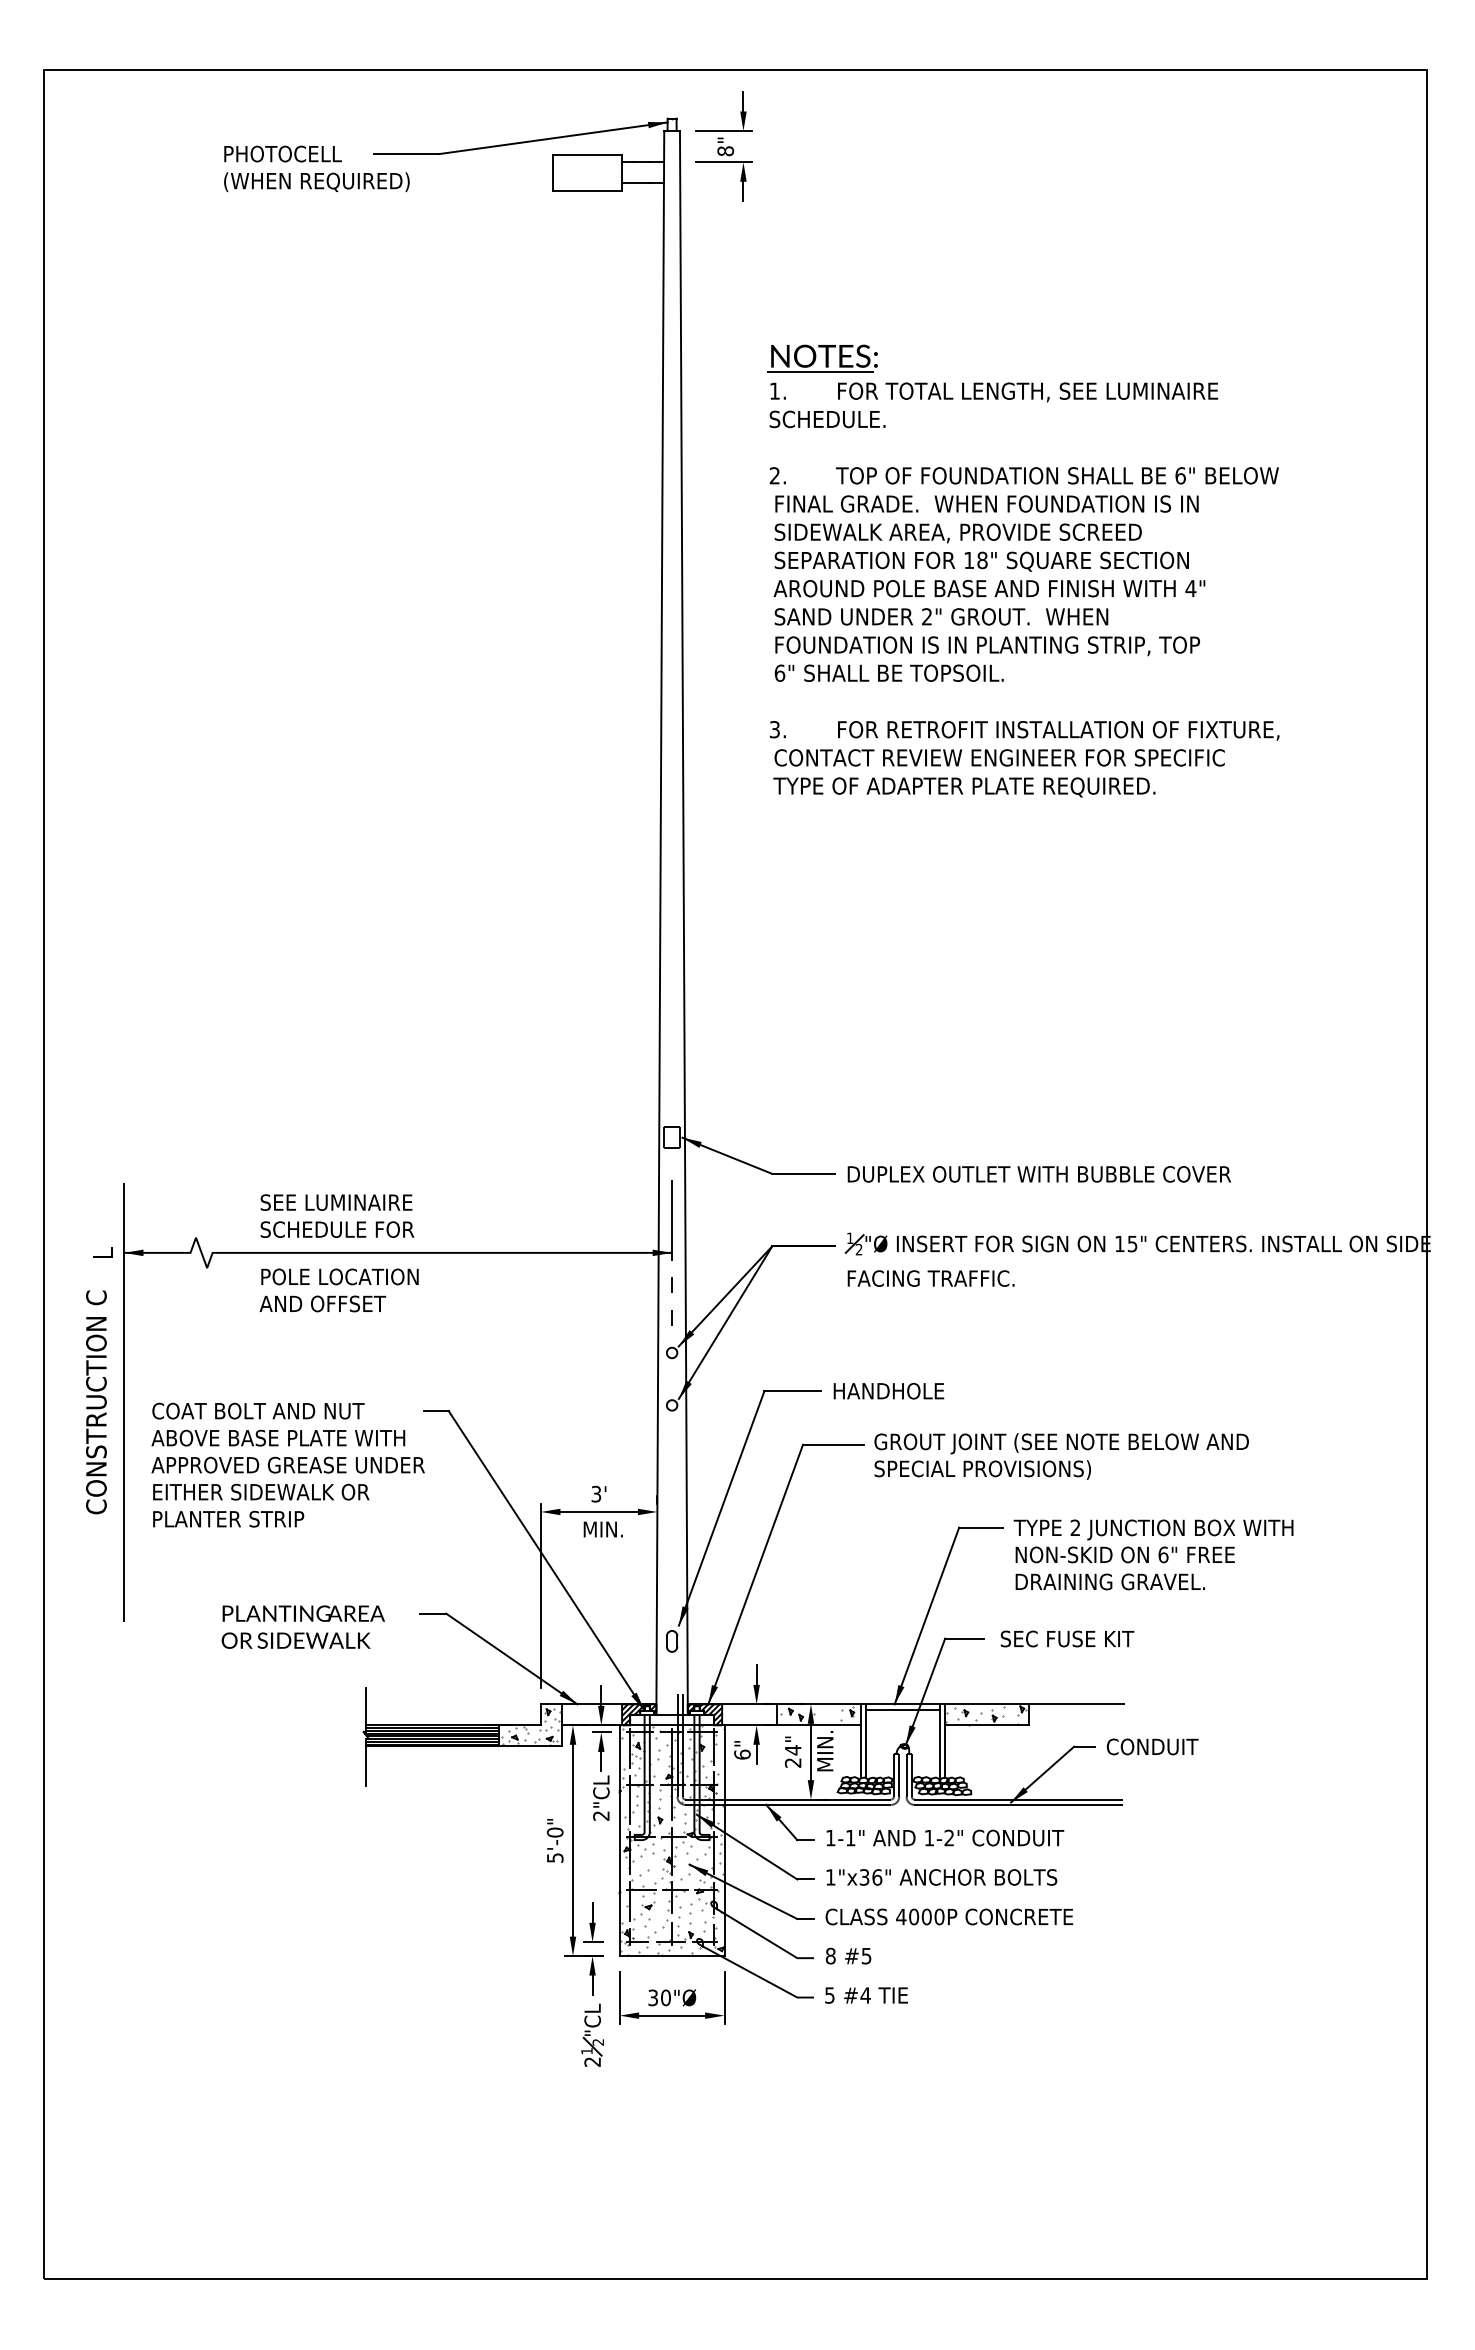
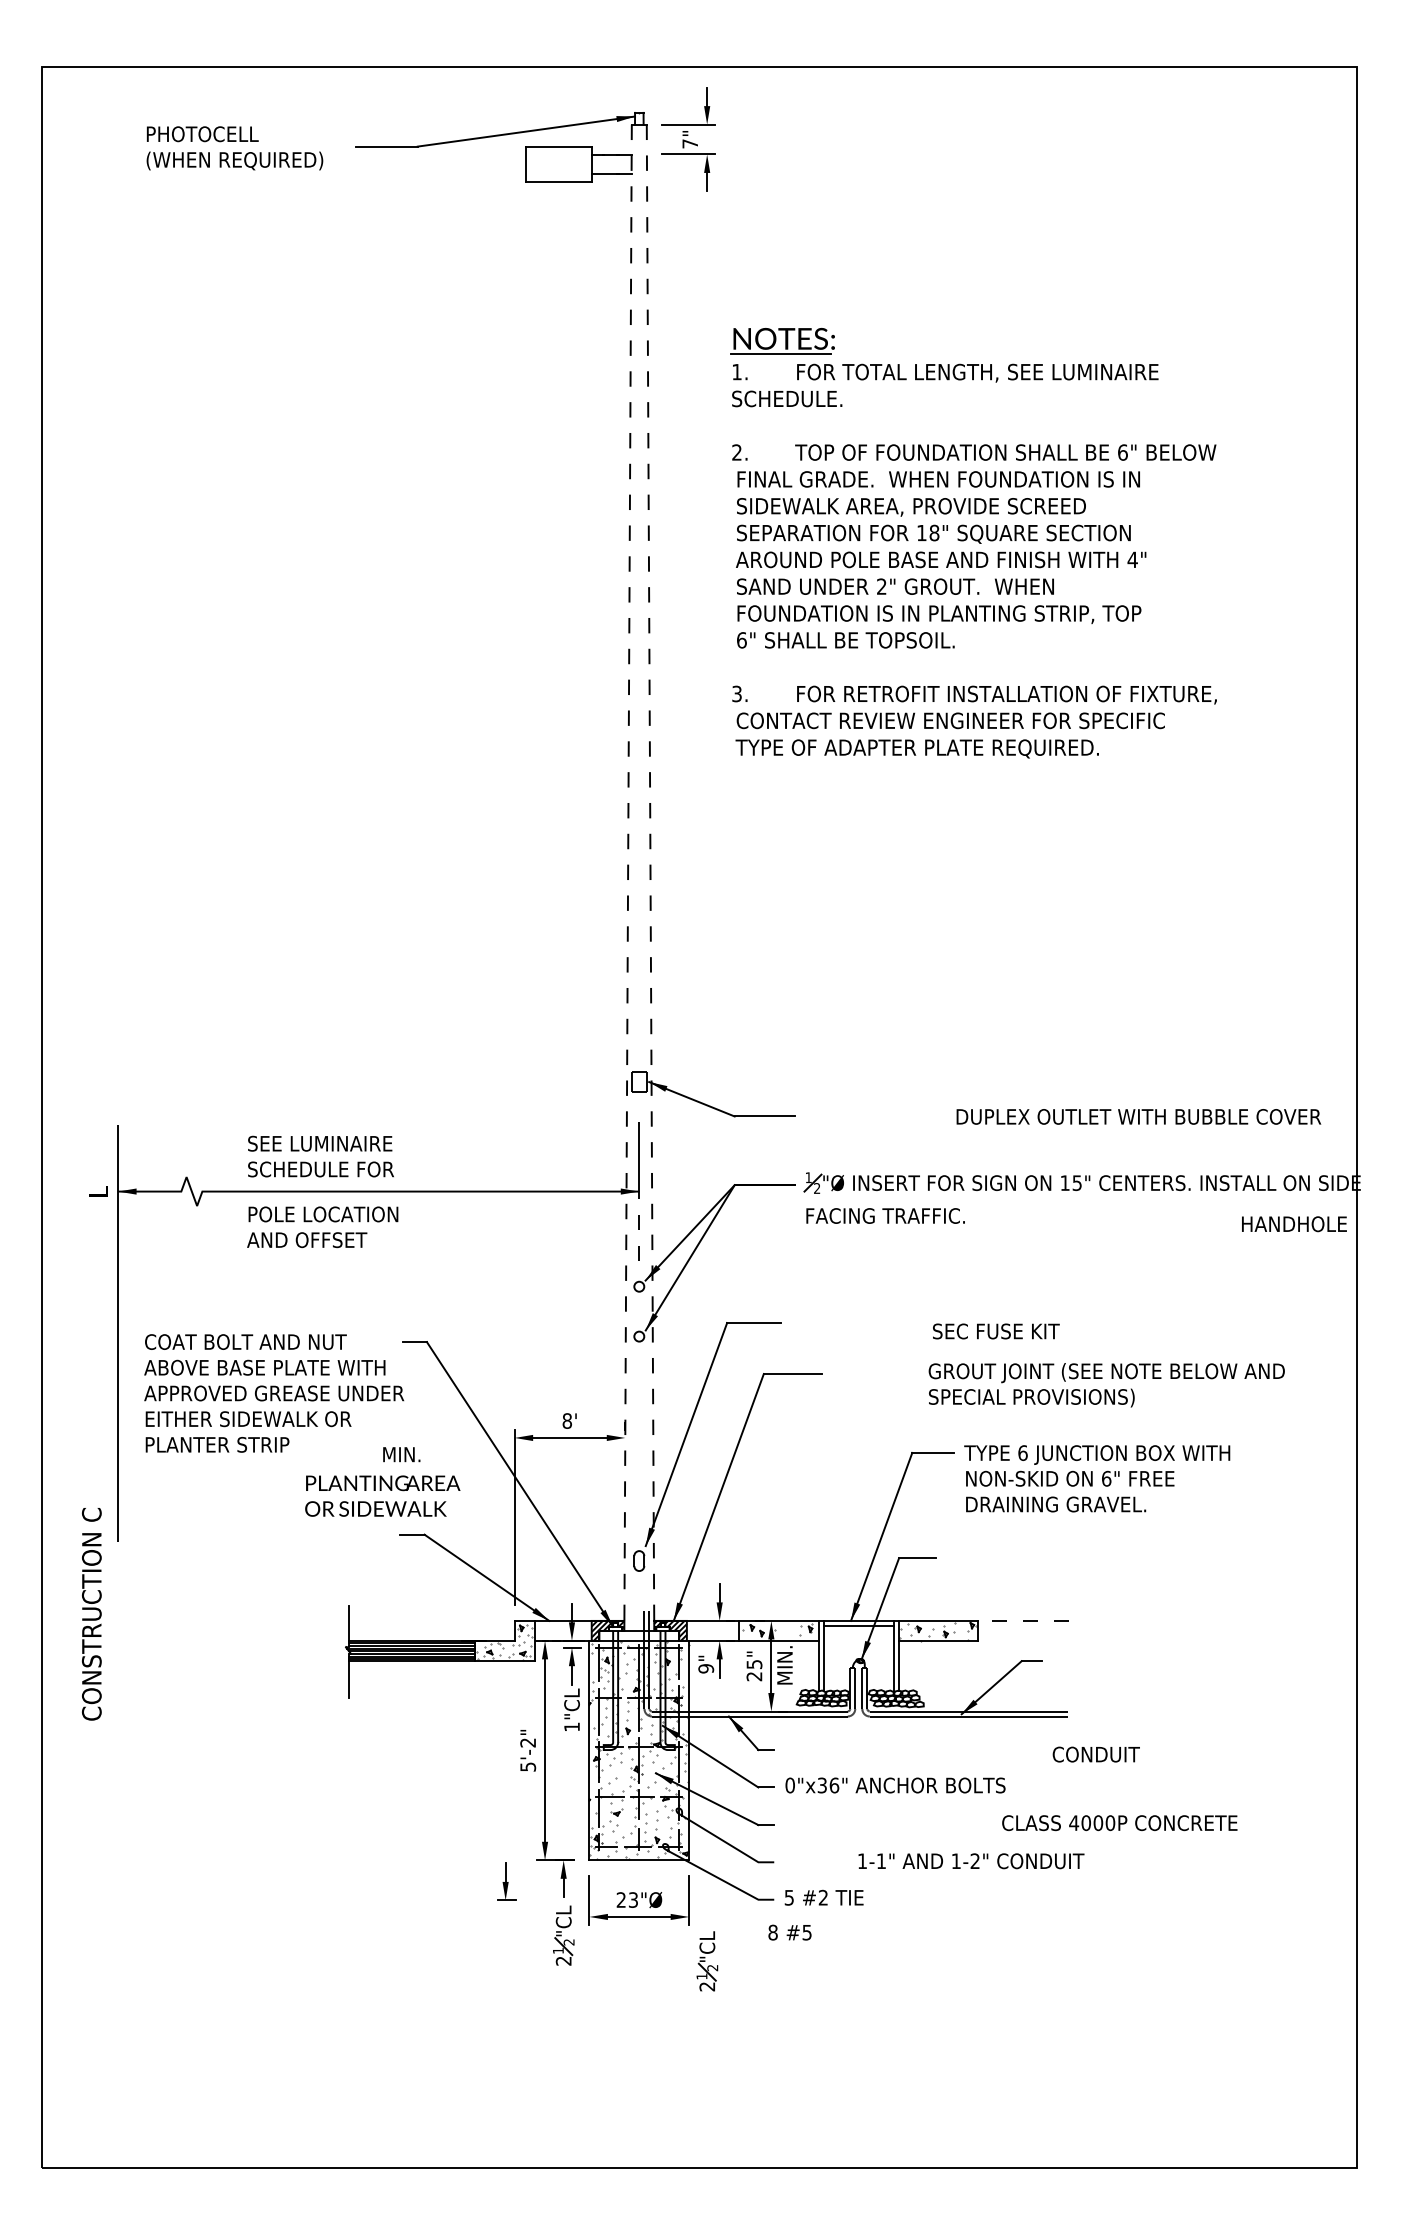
text: (725, 151) -> (690, 144), 8" -> 7"
text: (316, 168) -> (234, 147), moved
line: (660, 922) -> (628, 877), solid -> dashed
line: (683, 922) -> (650, 877), solid -> dashed
text: (1039, 1174) -> (1138, 1117), moved
text: (888, 1390) -> (1293, 1223), moved
text: (96, 1402) -> (91, 1614), moved
text: (1061, 1456) -> (1106, 1385), moved
text: (596, 1494) -> (567, 1421), 3' -> 8'
text: (1075, 1527) -> (1022, 1452), 2 -> 6
text: (602, 1529) -> (400, 1454), moved
text: (302, 1626) -> (381, 1495), moved
text: (1067, 1638) -> (996, 1330), moved
line: (1076, 1704) -> (1023, 1621), solid -> dashed
text: (1152, 1746) -> (1096, 1754), moved
text: (793, 1750) -> (754, 1664), 24" -> 25"
text: (742, 1754) -> (706, 1668), 6" -> 9"
text: (601, 1815) -> (572, 1726), 2"CL -> 1"CL
text: (555, 1832) -> (528, 1742), 5'-0" -> 5'-2"
text: (945, 1837) -> (971, 1860), moved
text: (830, 1877) -> (789, 1785), 1"x36" -> 0"x36"
text: (949, 1916) -> (1119, 1822), moved
part: (593, 1922) -> (506, 1881), moved
text: (848, 1955) -> (789, 1932), moved
text: (865, 1995) -> (823, 1897), #4 -> #2
text: (659, 1997) -> (627, 1899), 30"Ø -> 23"Ø
part: (743, 2061) -> (707, 1960), added

